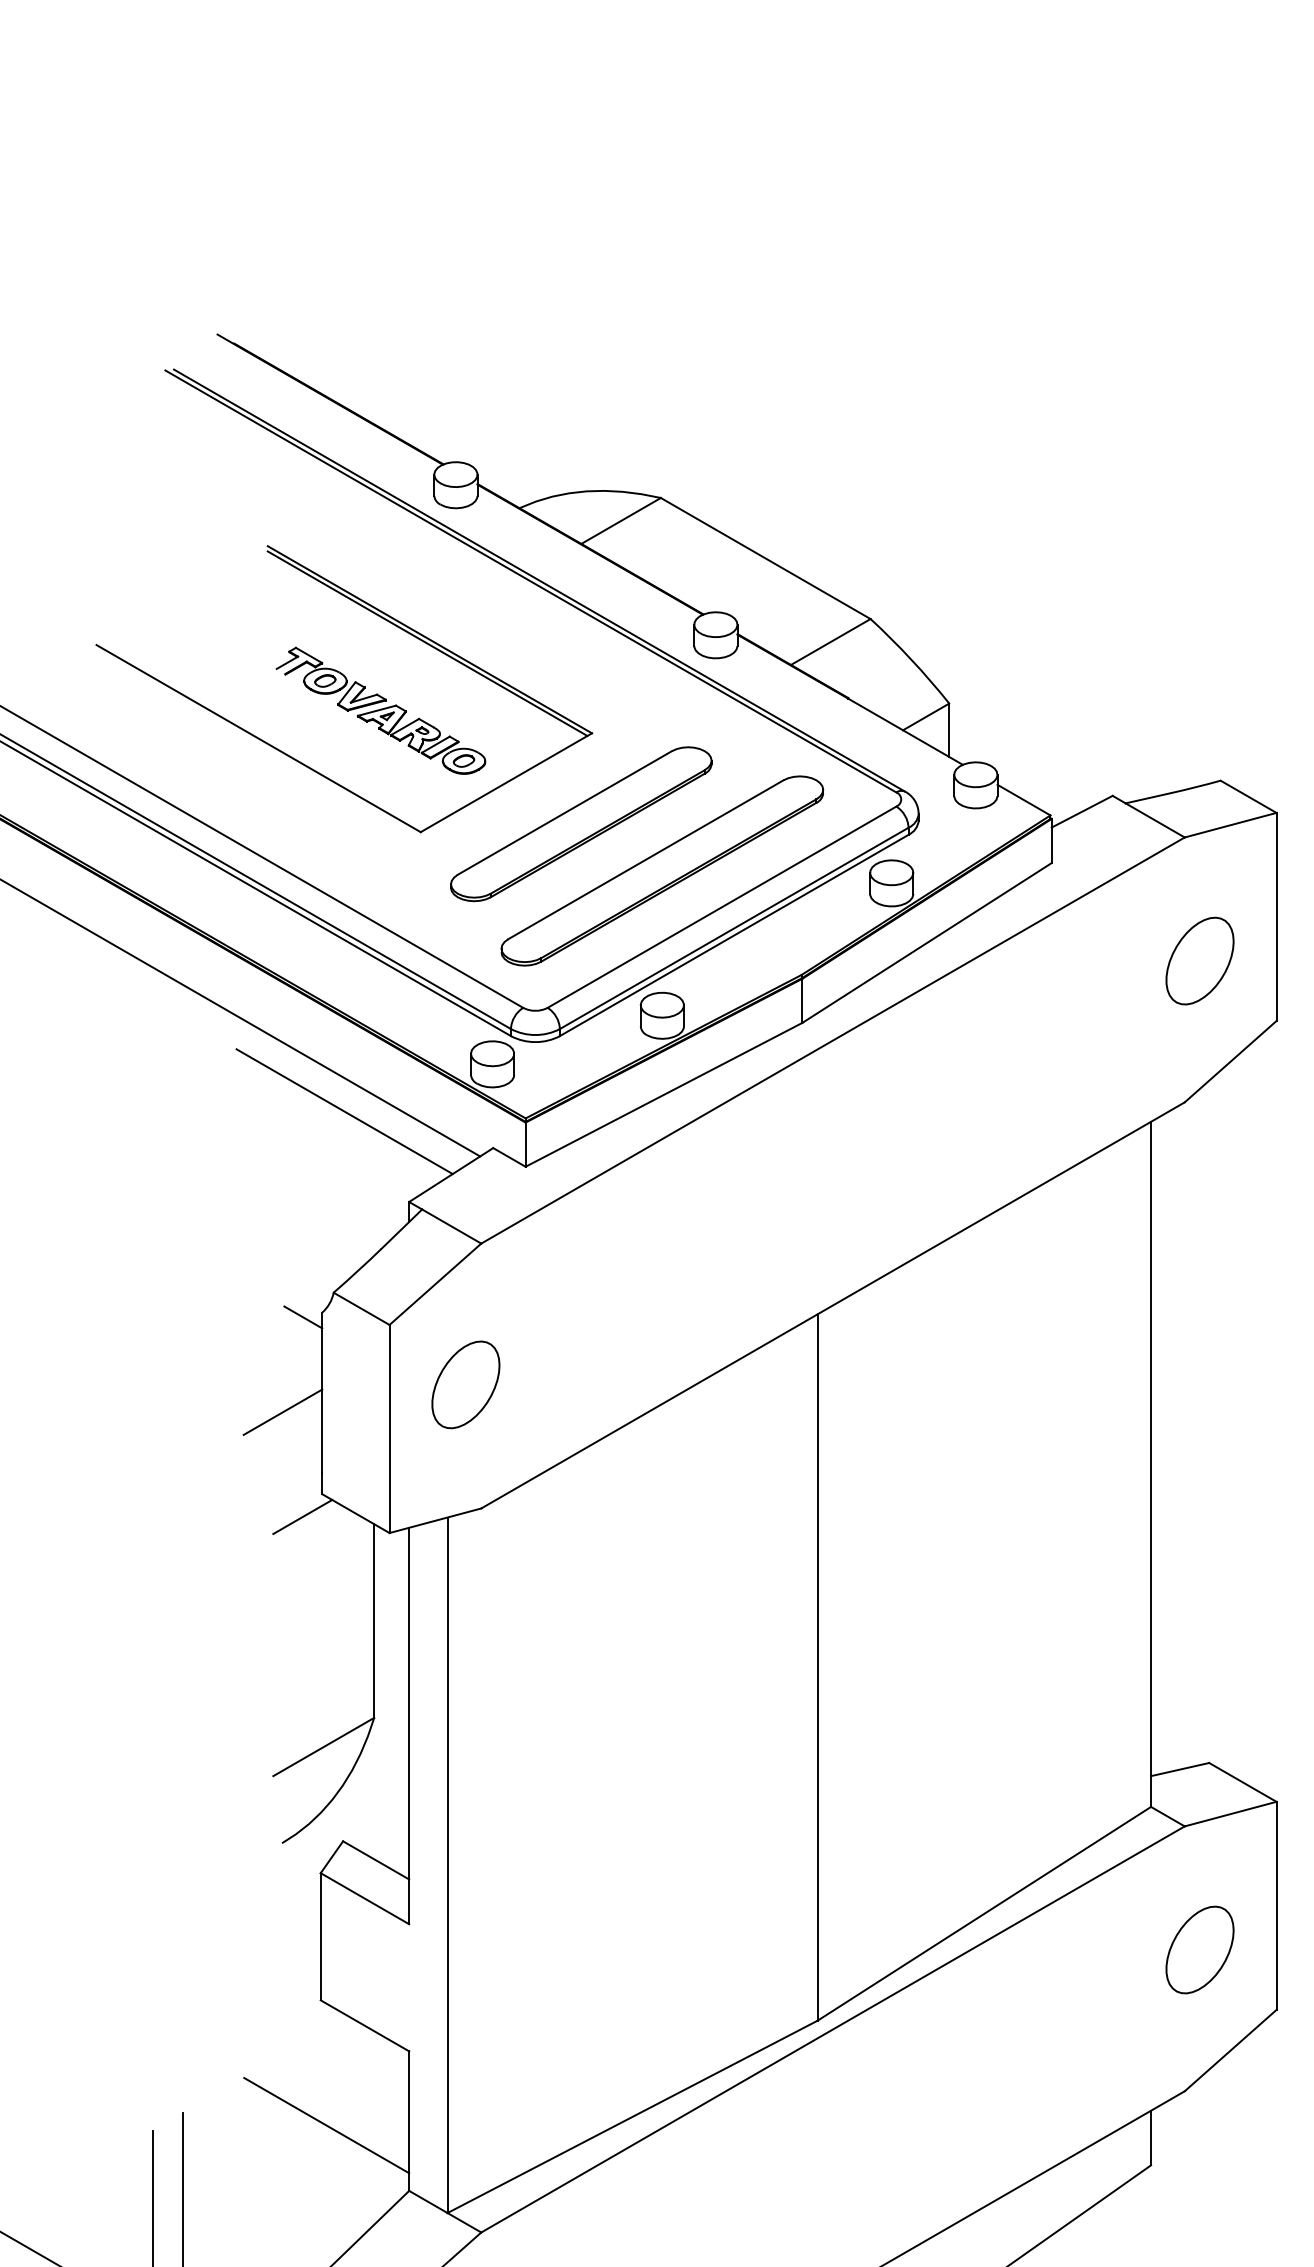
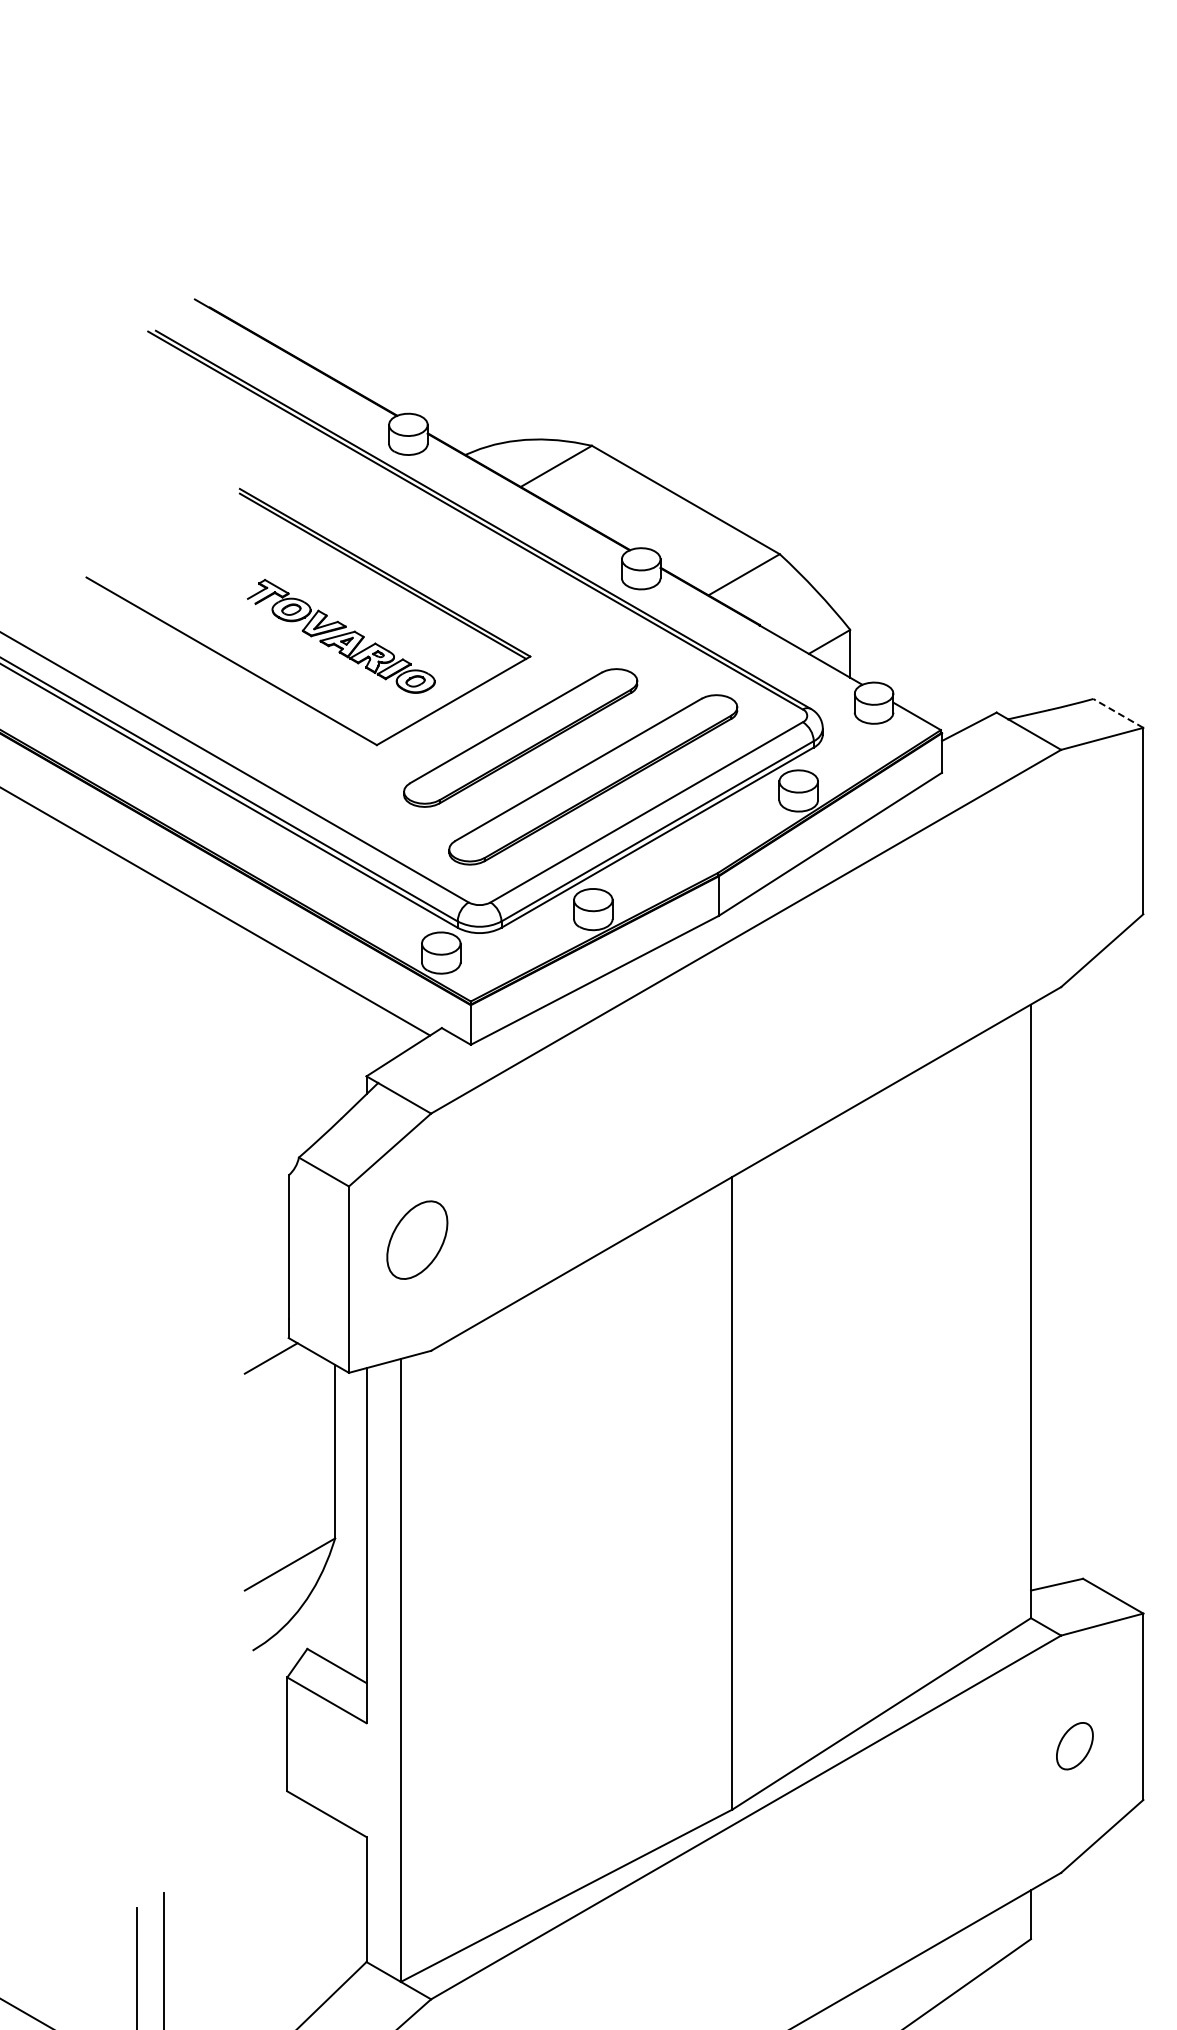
line: (1248, 796) -> (1118, 713), solid -> dashed
part: (1199, 961) -> (1074, 860), removed
line: (344, 1111) -> (308, 995), removed
line: (303, 1317) -> (271, 1179), removed
line: (282, 1412) -> (253, 1264), removed
part: (1199, 1949) -> (1074, 1745), size x0.6
line: (326, 2125) -> (292, 1903), removed

